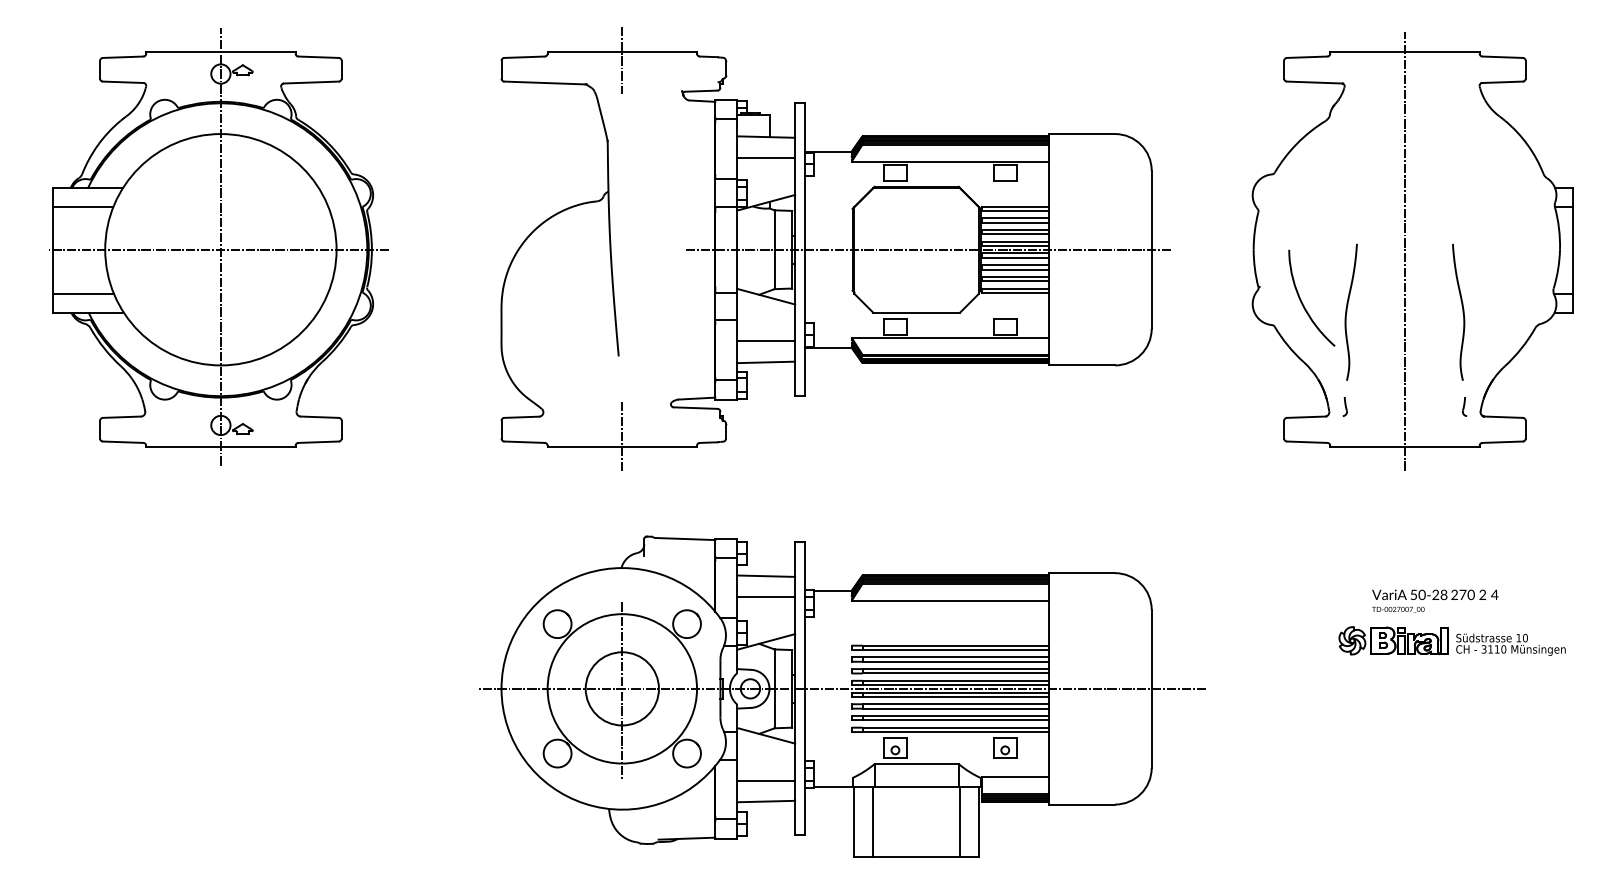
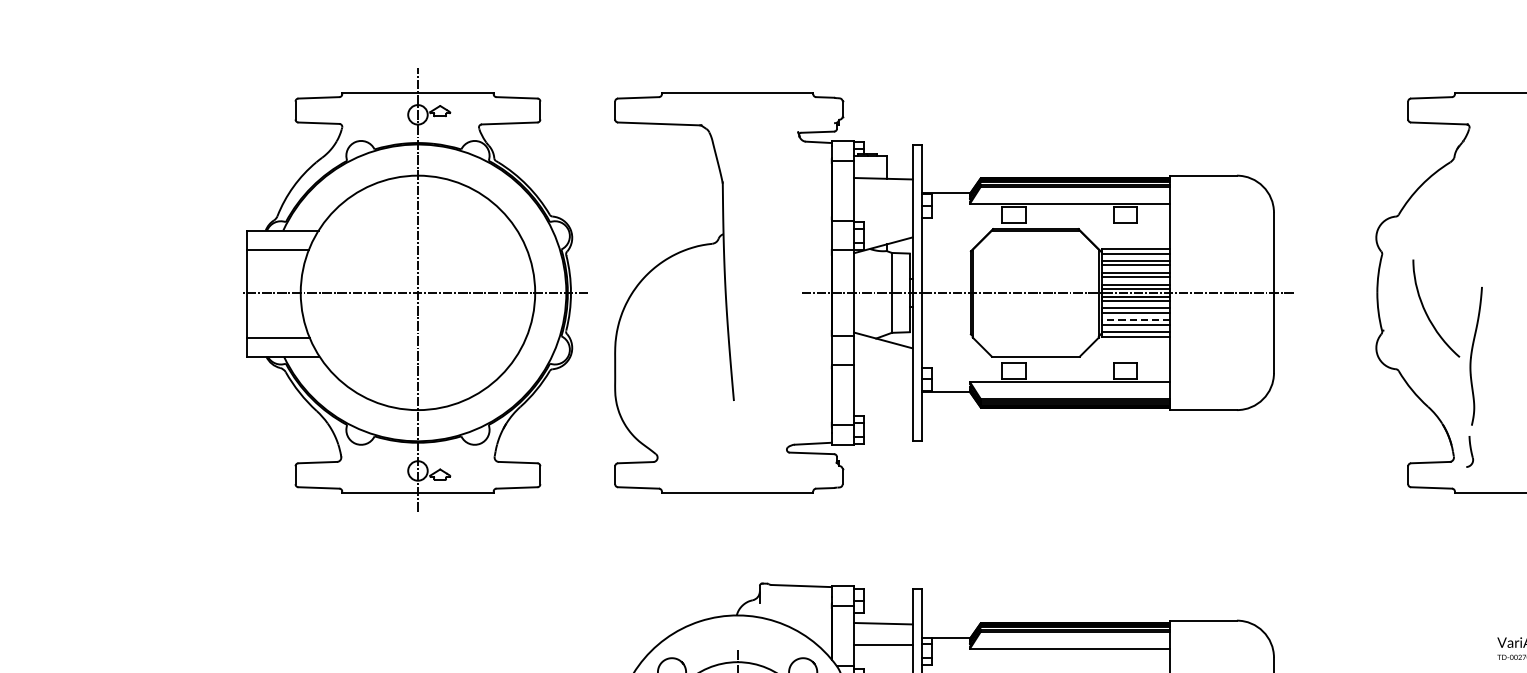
line: (622, 59) -> (737, 100), removed
line: (766, 158) -> (883, 200), removed
part: (218, 246) -> (415, 289), moved
line: (1015, 276) -> (1135, 320), solid -> dashed
curve: (1302, 301) -> (1426, 311), moved
line: (766, 341) -> (883, 385), removed
line: (766, 362) -> (883, 407), removed
part: (1344, 406) -> (1469, 451), size x1.6
line: (622, 437) -> (737, 483), removed

